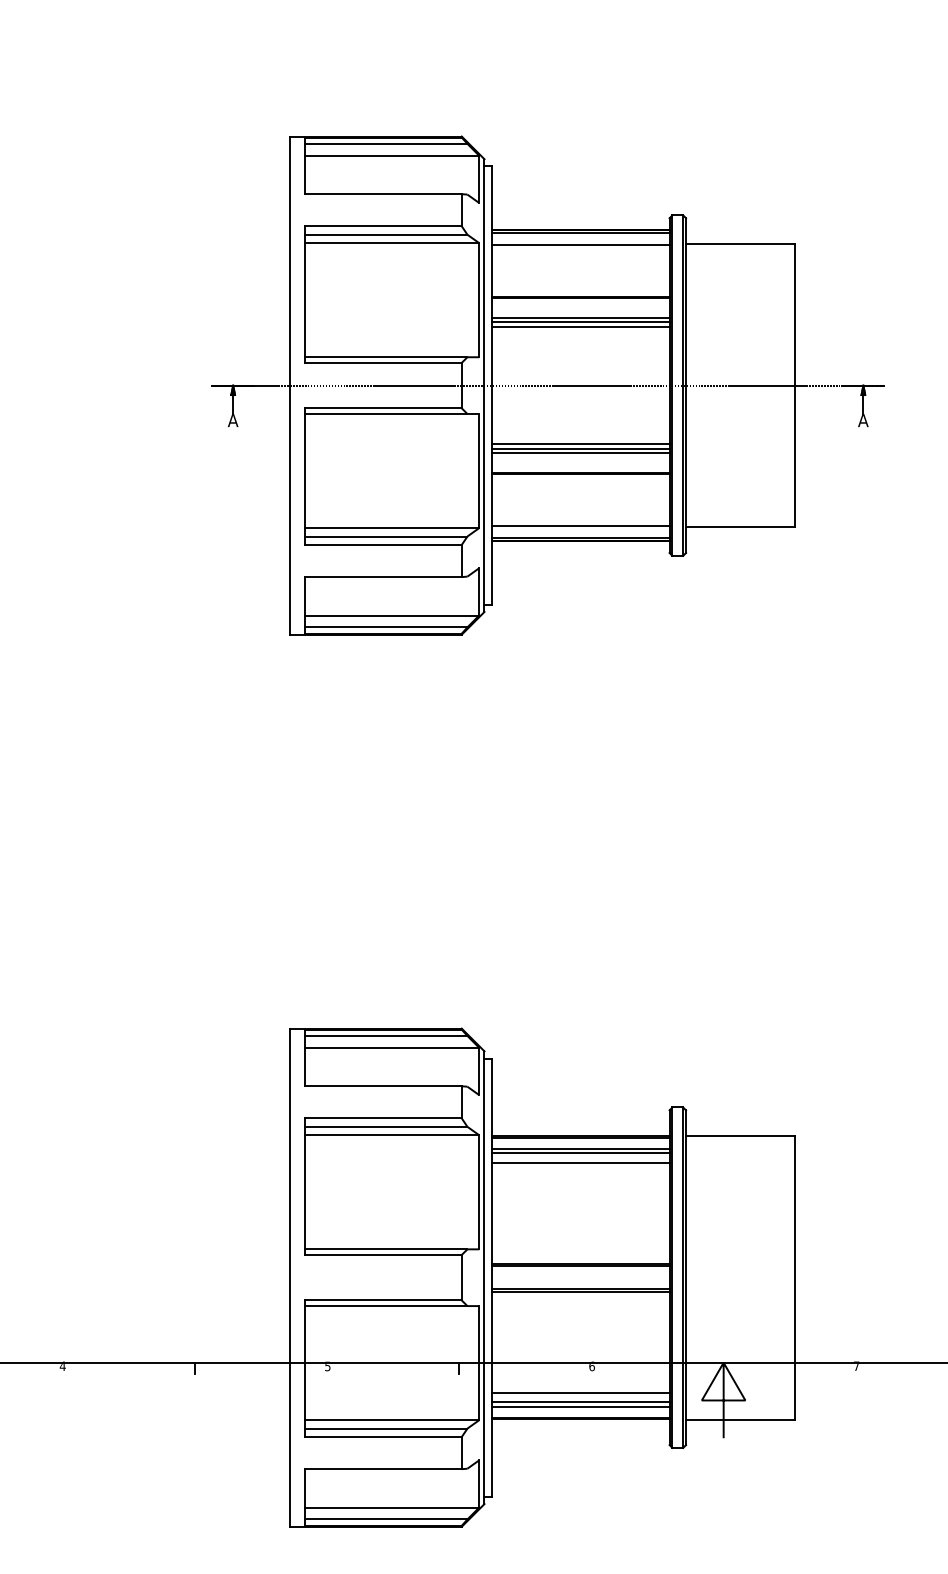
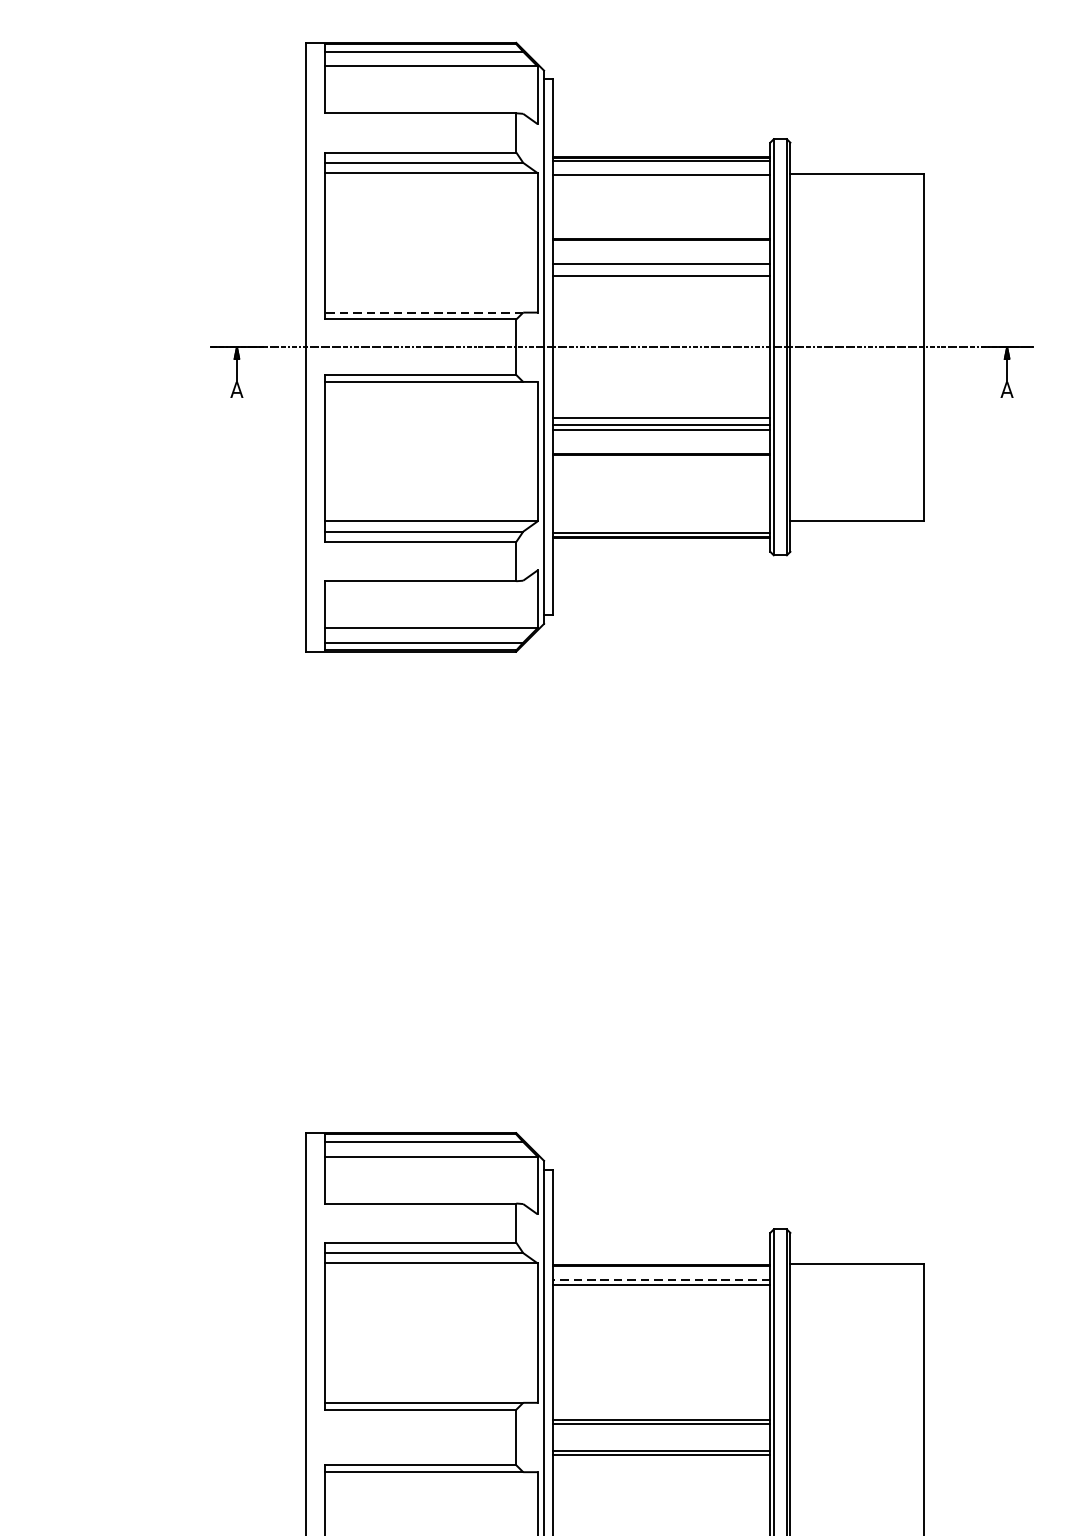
line: (580, 321) -> (661, 268), removed
line: (385, 357) -> (423, 312), solid -> dashed
line: (580, 526) -> (661, 519), removed
line: (580, 1148) -> (661, 1279), solid -> dashed
line: (580, 1162) -> (661, 1296), removed

